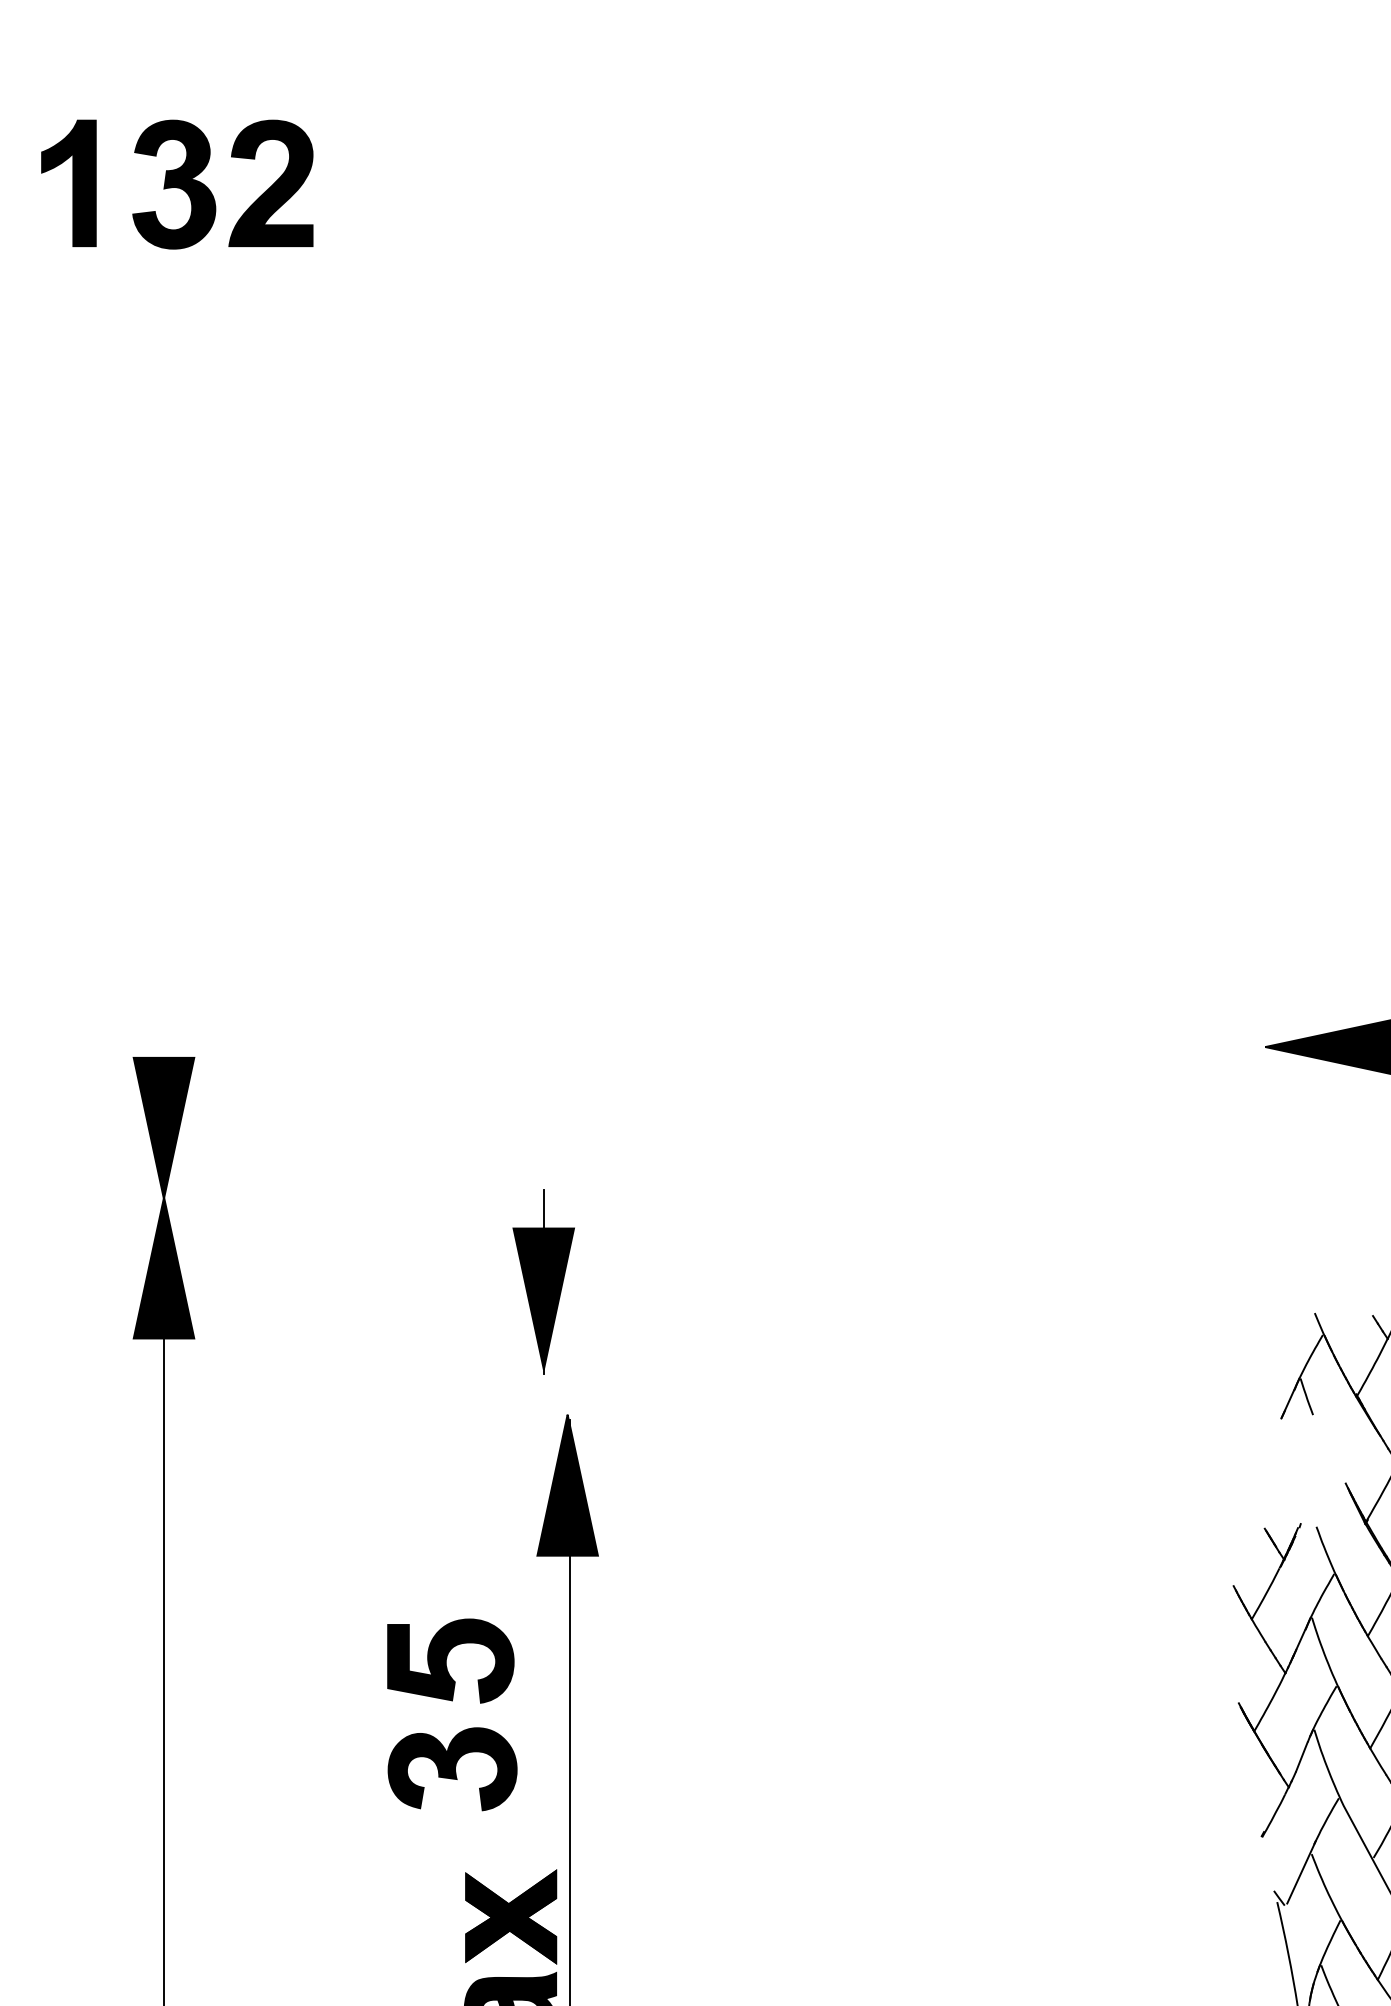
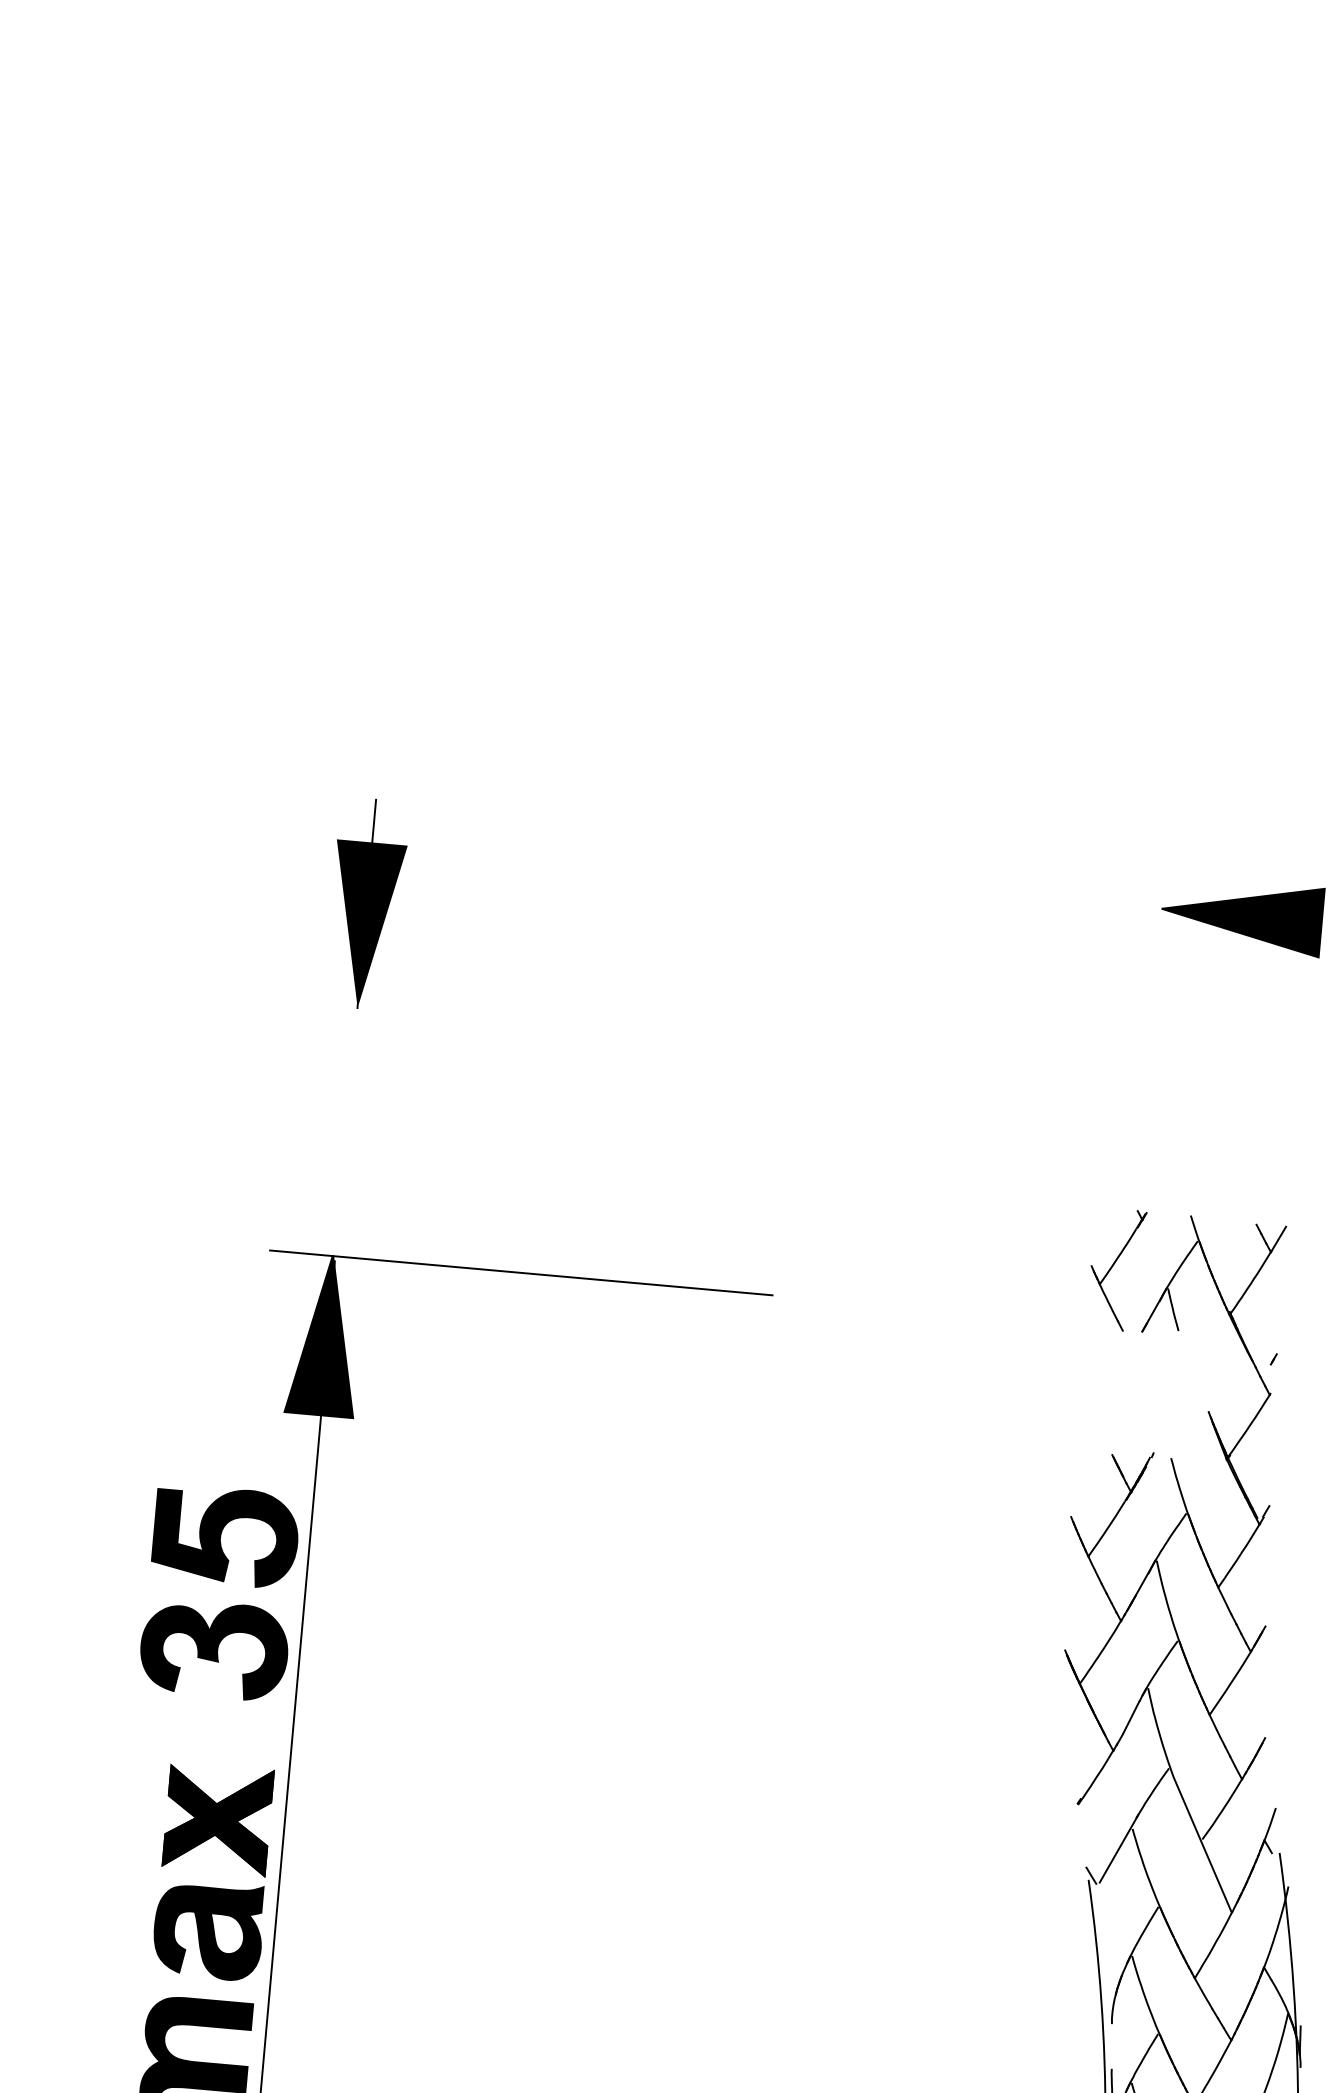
part: (543, 1281) -> (366, 903), moved
part: (1253, 1366) -> (1115, 1269), added
line: (733, 1415) -> (521, 1272), added
part: (450, 1660) -> (225, 1535), moved
part: (452, 1769) -> (214, 1650), moved

